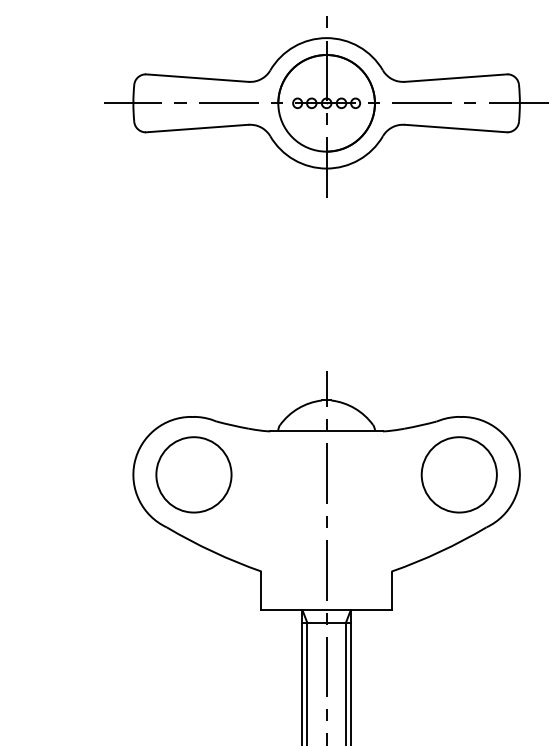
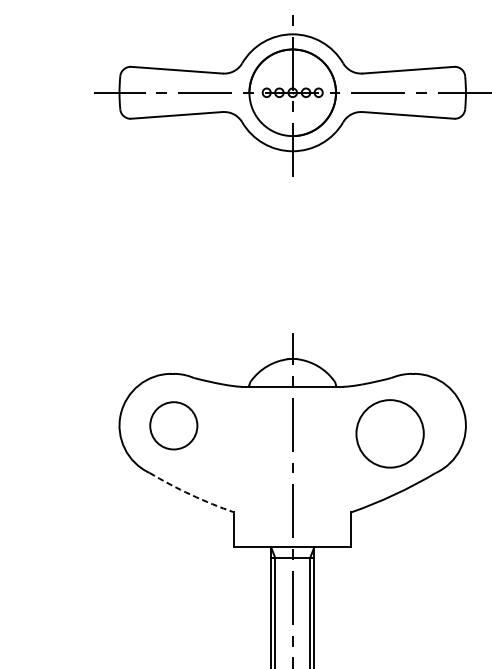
part: (193, 474) -> (173, 425), size x0.7
part: (458, 474) -> (389, 433), moved
arc: (213, 551) -> (191, 494), solid -> dashed

